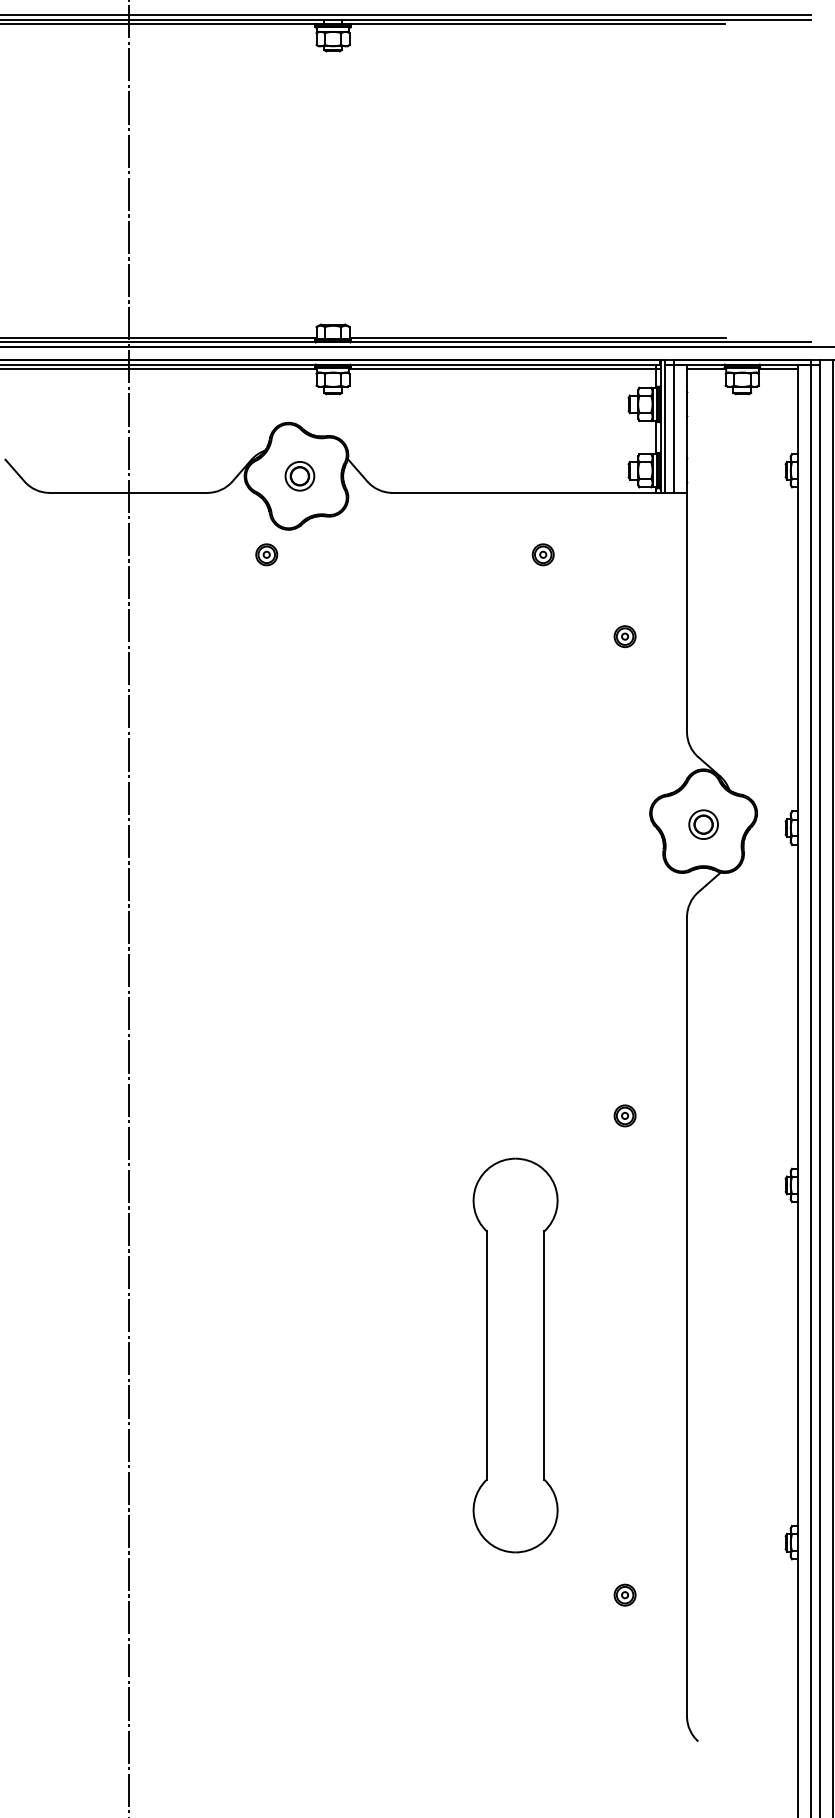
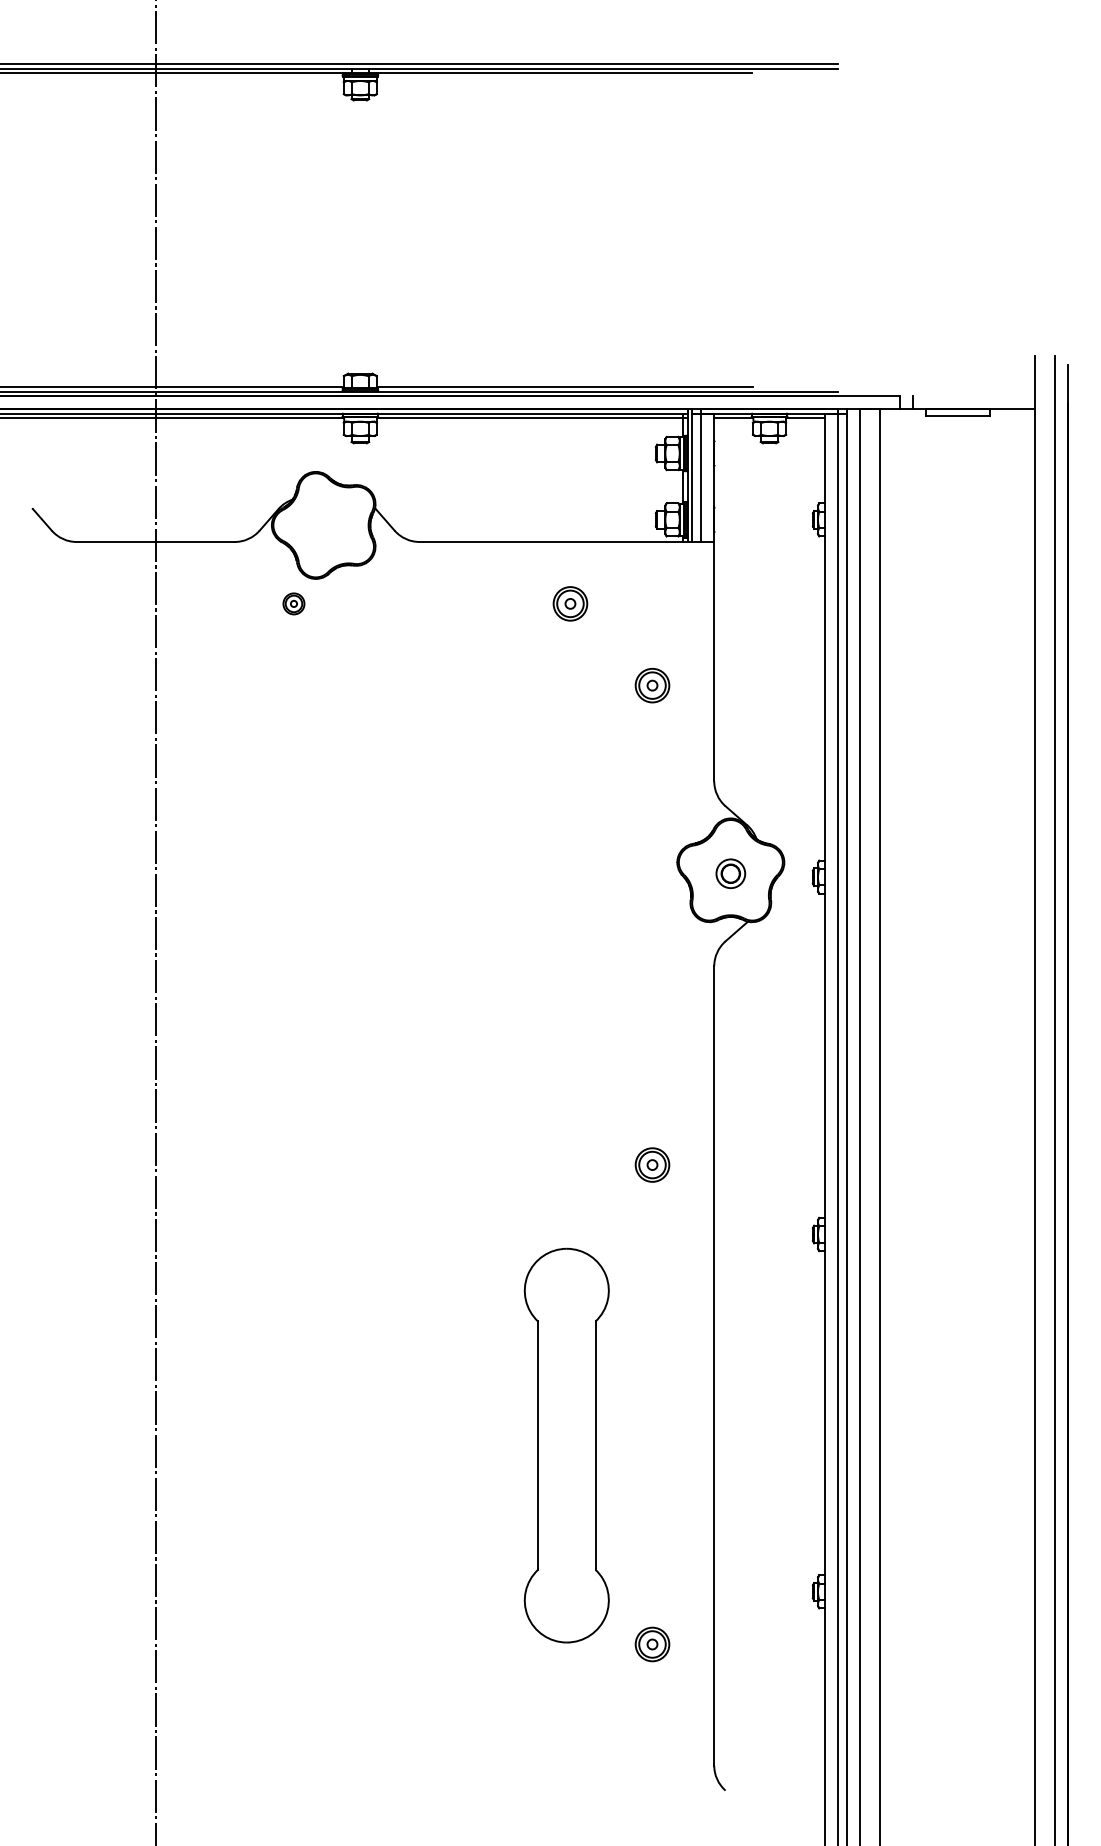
part: (299, 476) -> (326, 525), removed
part: (543, 554) -> (570, 603), size x1.6
part: (624, 636) -> (651, 685), size x1.6
part: (624, 1115) -> (651, 1164), size x1.6
part: (515, 1355) -> (566, 1445), moved
part: (624, 1594) -> (651, 1643), size x1.6

